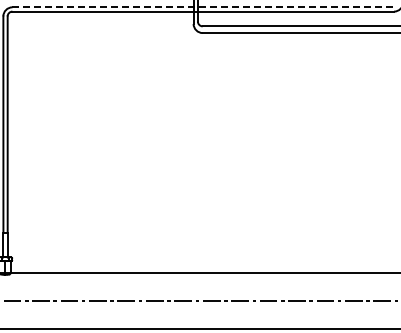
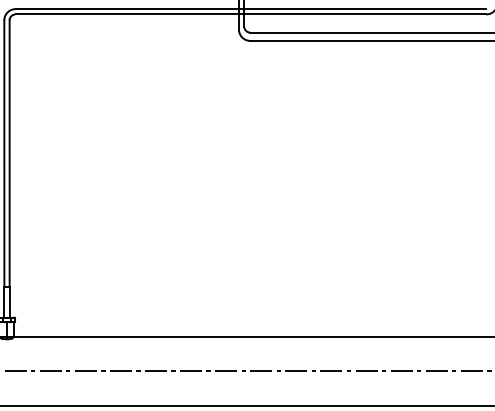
line: (203, 7) -> (251, 9), dashed -> solid

